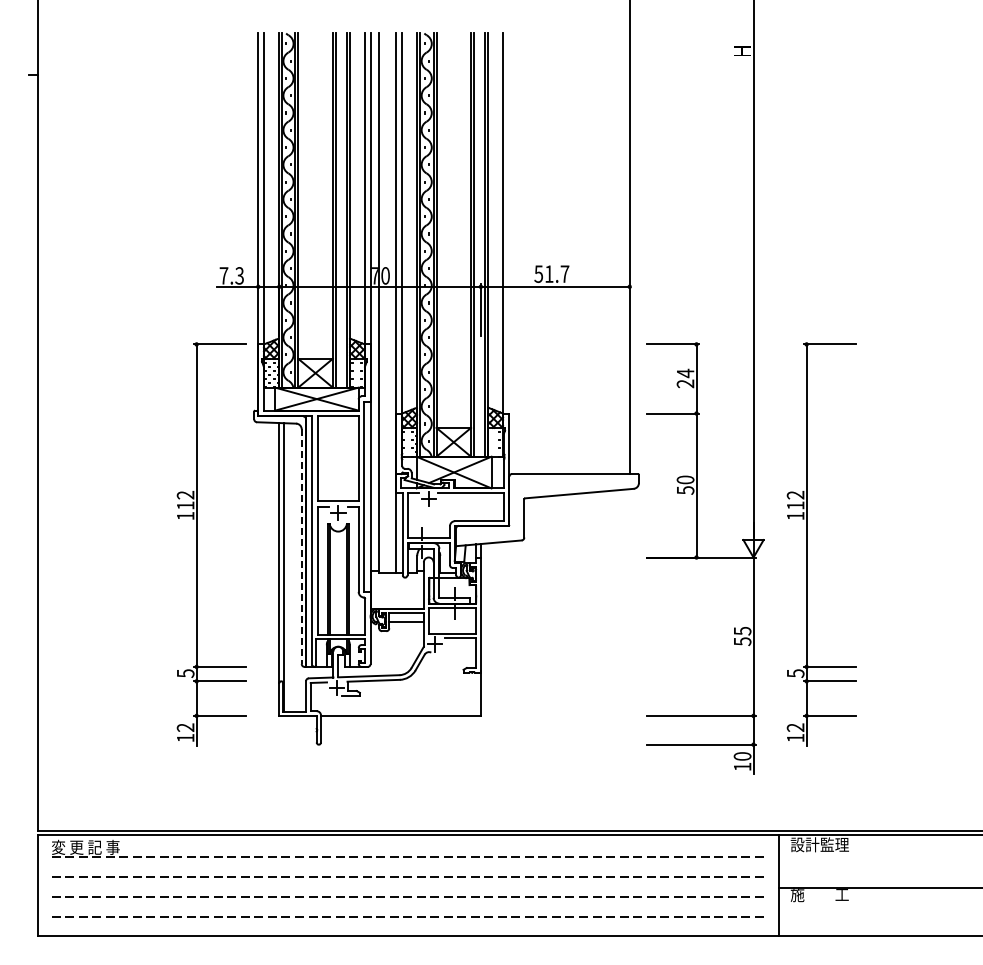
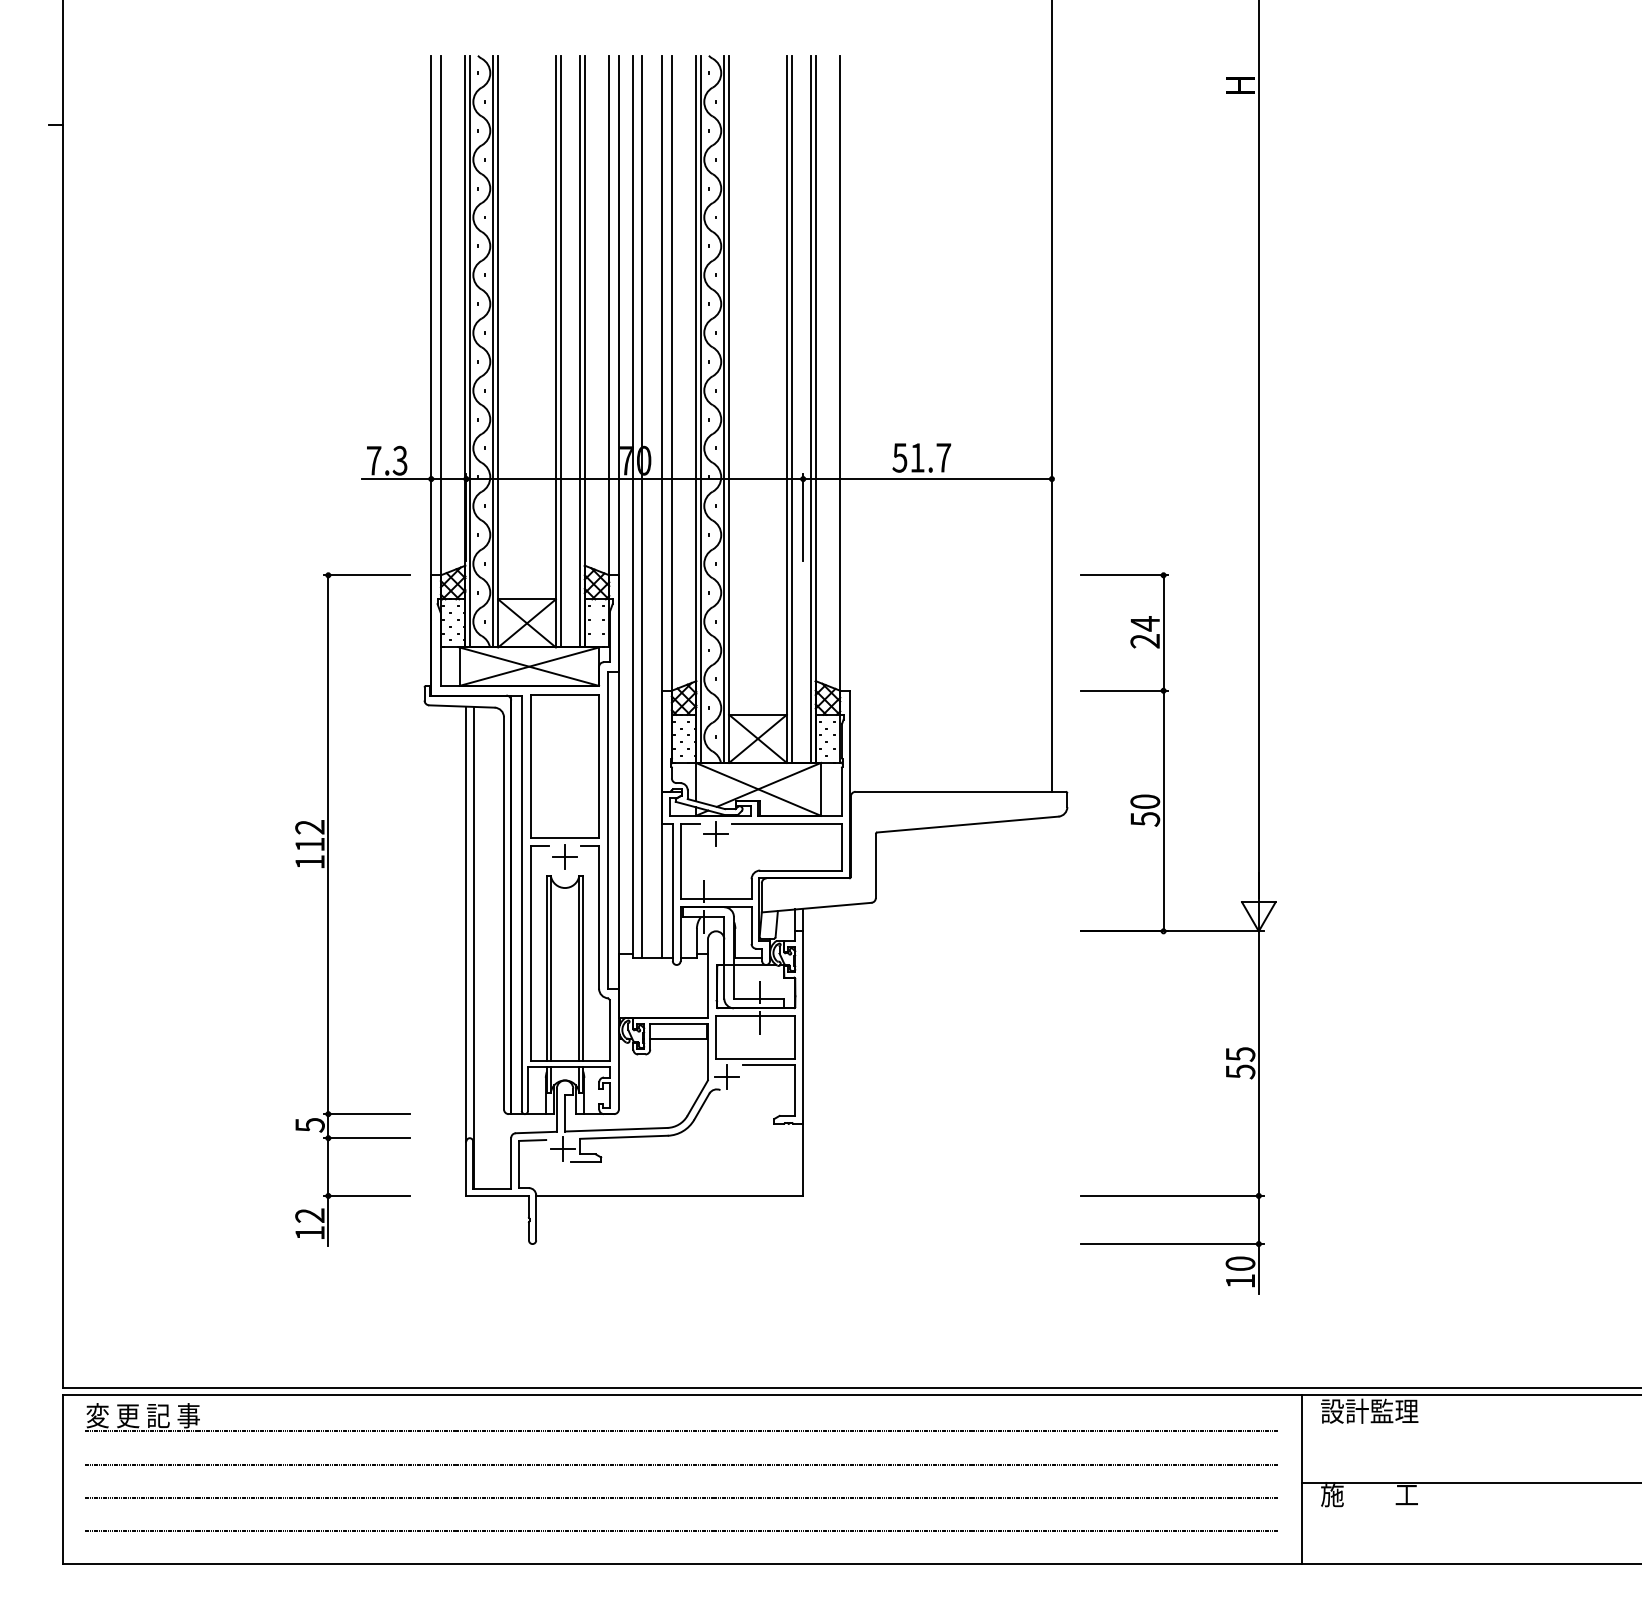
line: (384, 303) -> (642, 506), added
part: (807, 544) -> (1348, 909), removed
line: (301, 547) -> (503, 914), dashed -> solid

